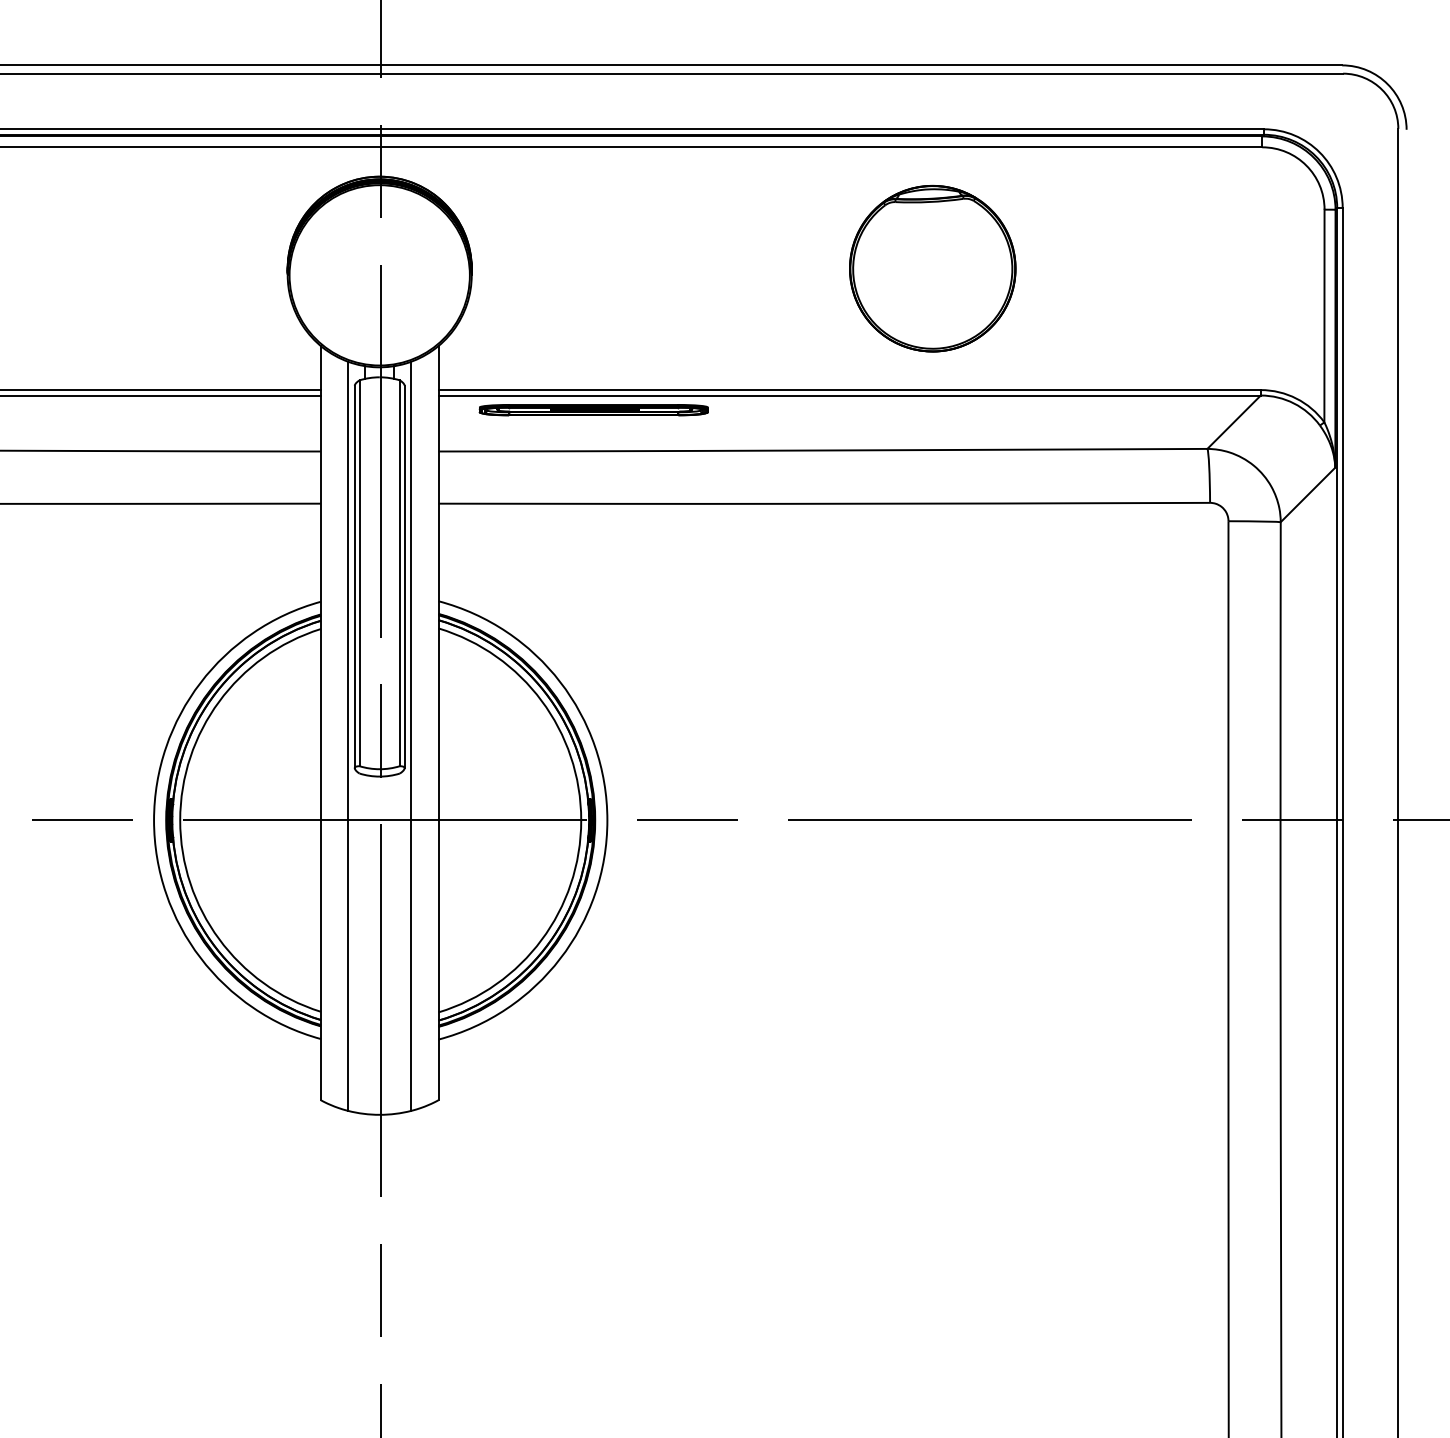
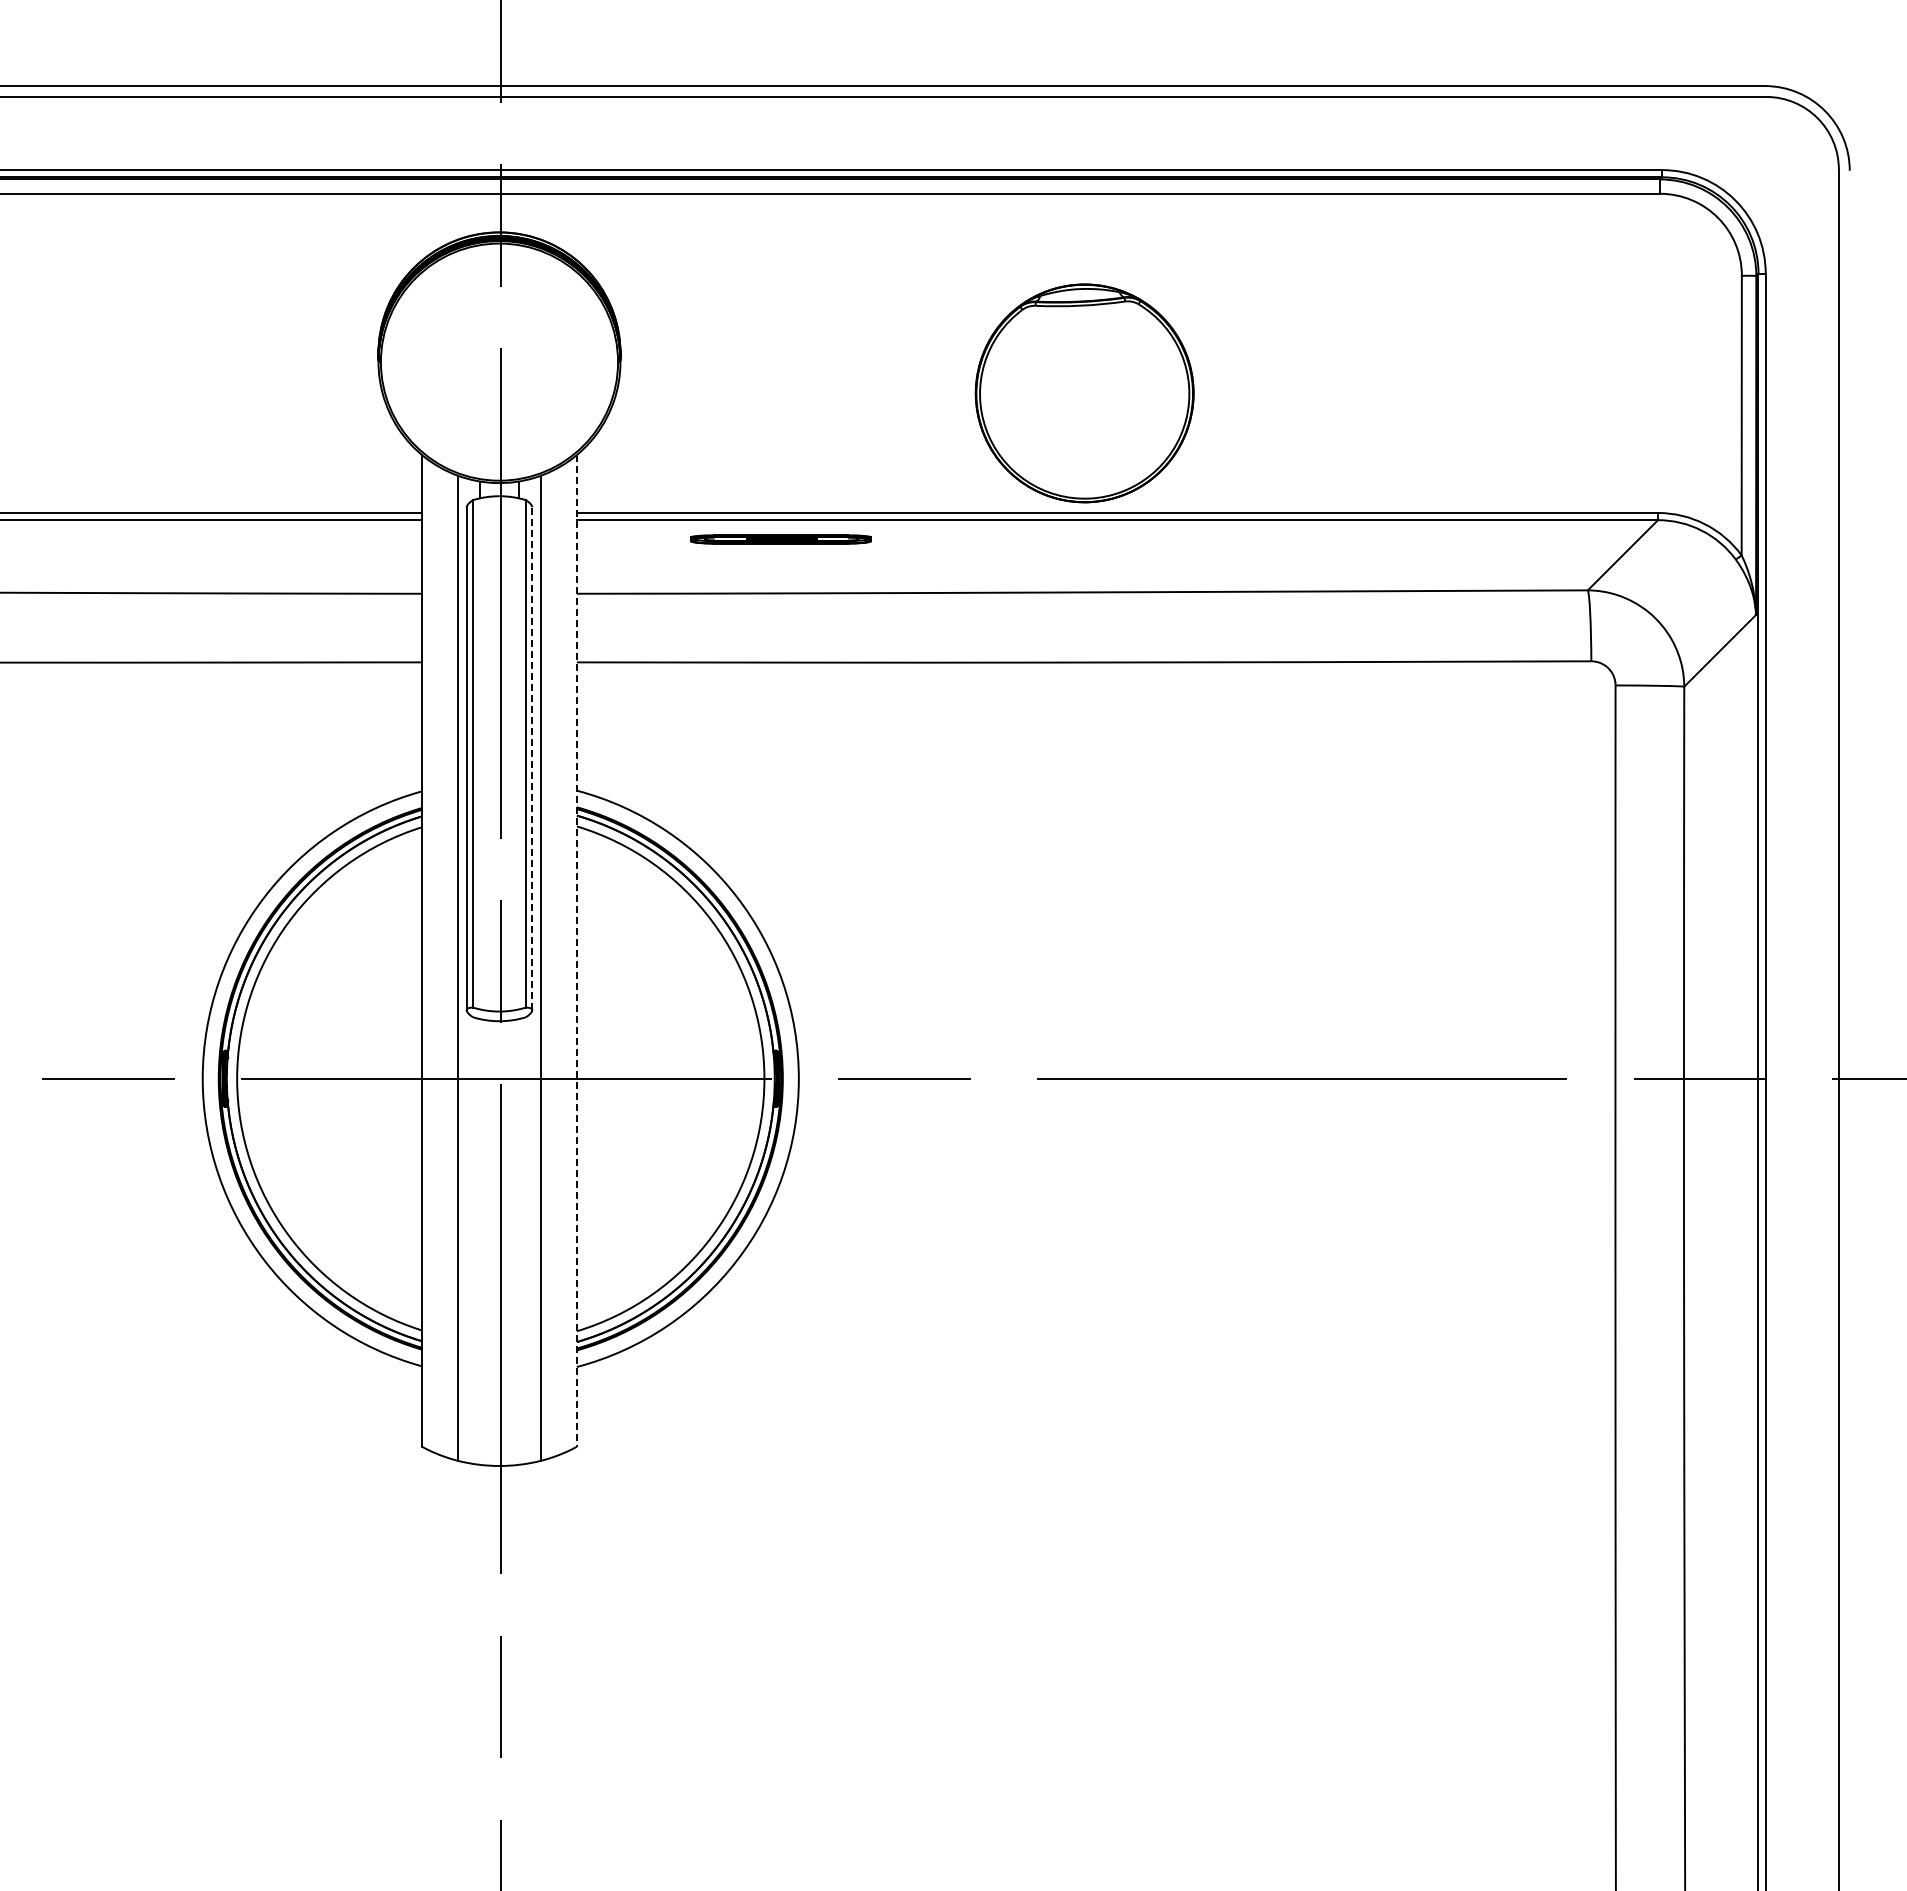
part: (932, 268) -> (1084, 393), moved
part: (593, 410) -> (780, 539), size x0.6
line: (404, 576) -> (532, 758), solid -> dashed
line: (438, 722) -> (576, 950), solid -> dashed

